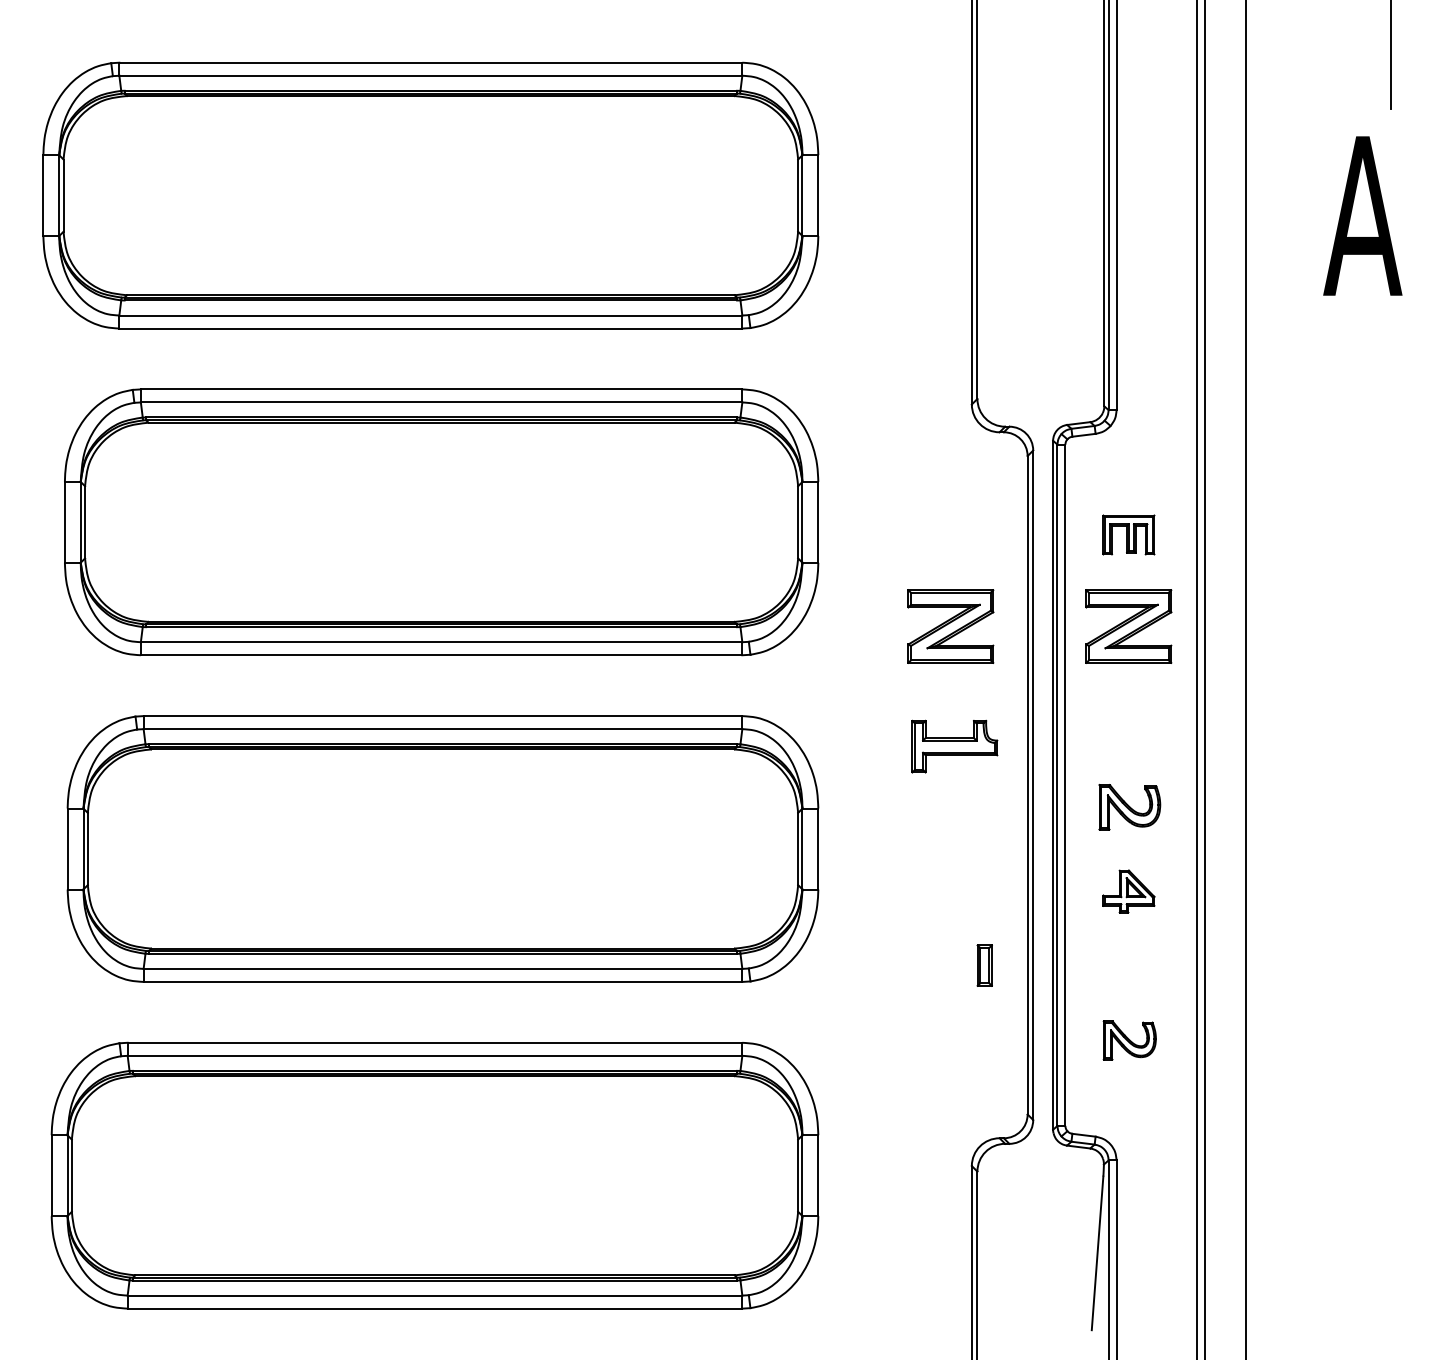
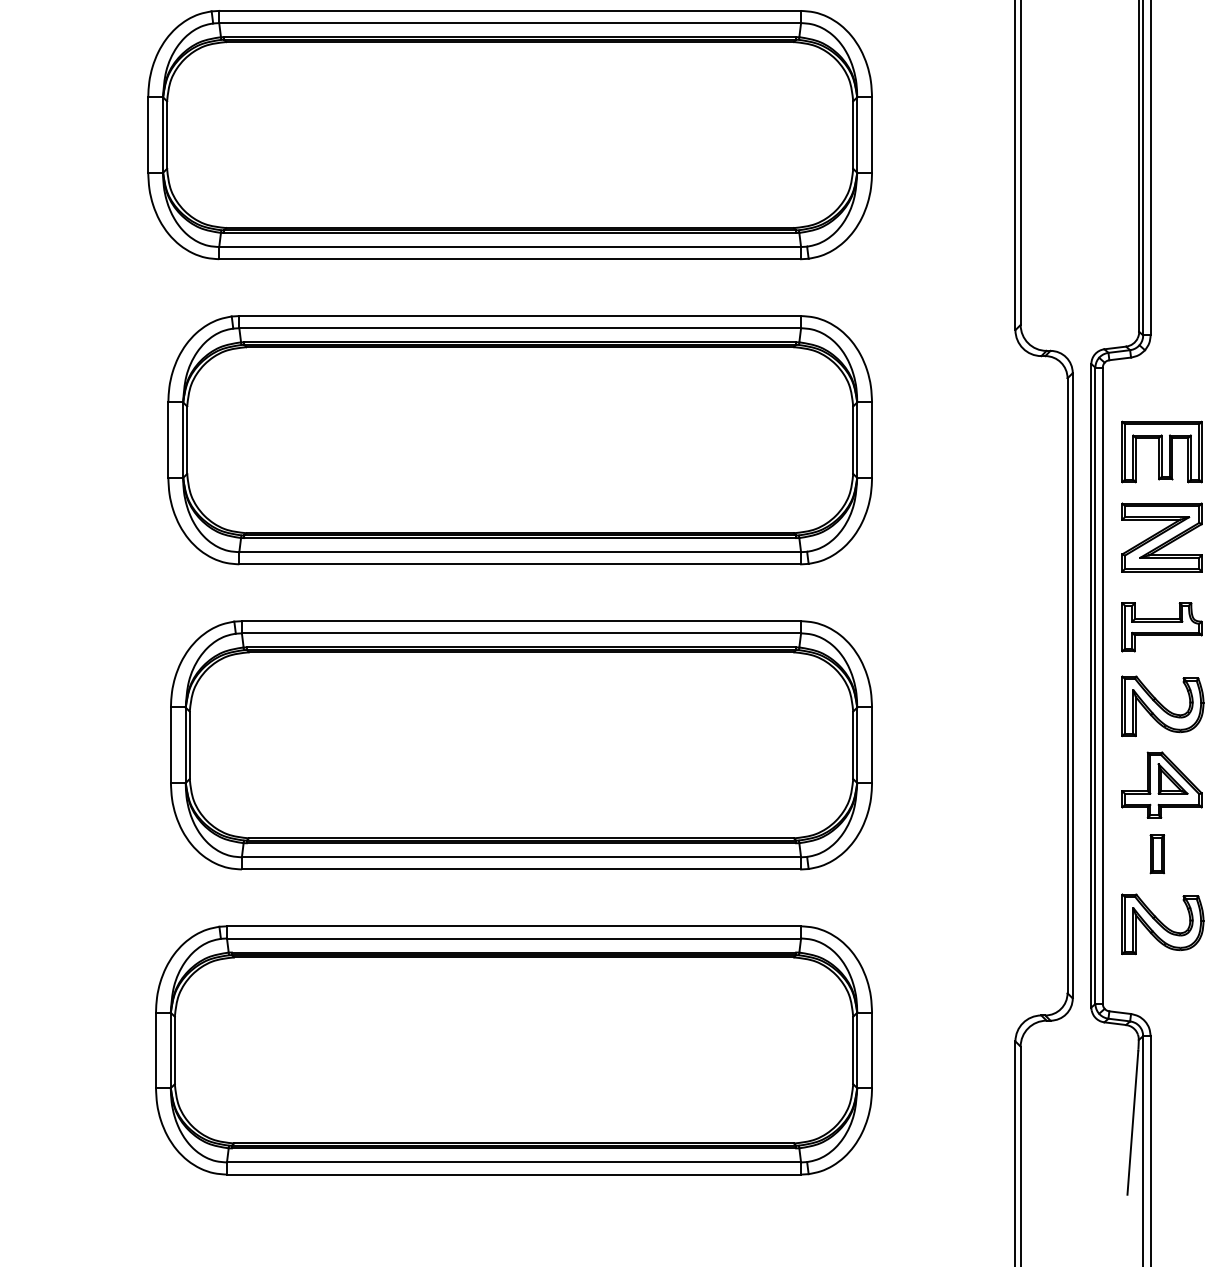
part: (1128, 534) -> (1161, 451), size x1.67
part: (950, 626) -> (995, 537), removed
part: (954, 746) -> (1161, 627), moved
part: (1129, 807) -> (1162, 706), size x1.43
part: (1128, 891) -> (1161, 785), size x1.67
part: (984, 965) -> (1157, 854), moved
part: (1129, 1040) -> (1162, 924), size x1.67

